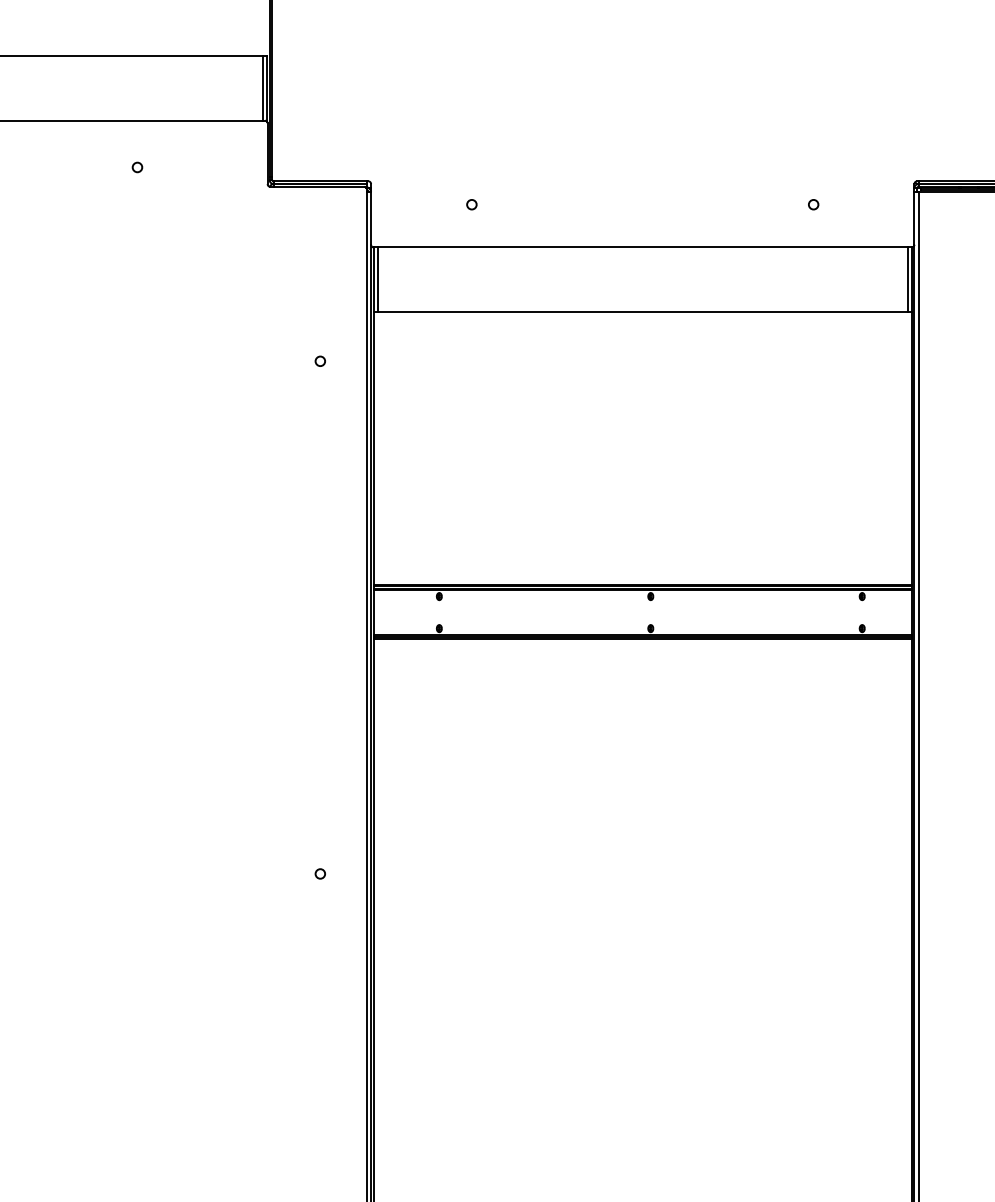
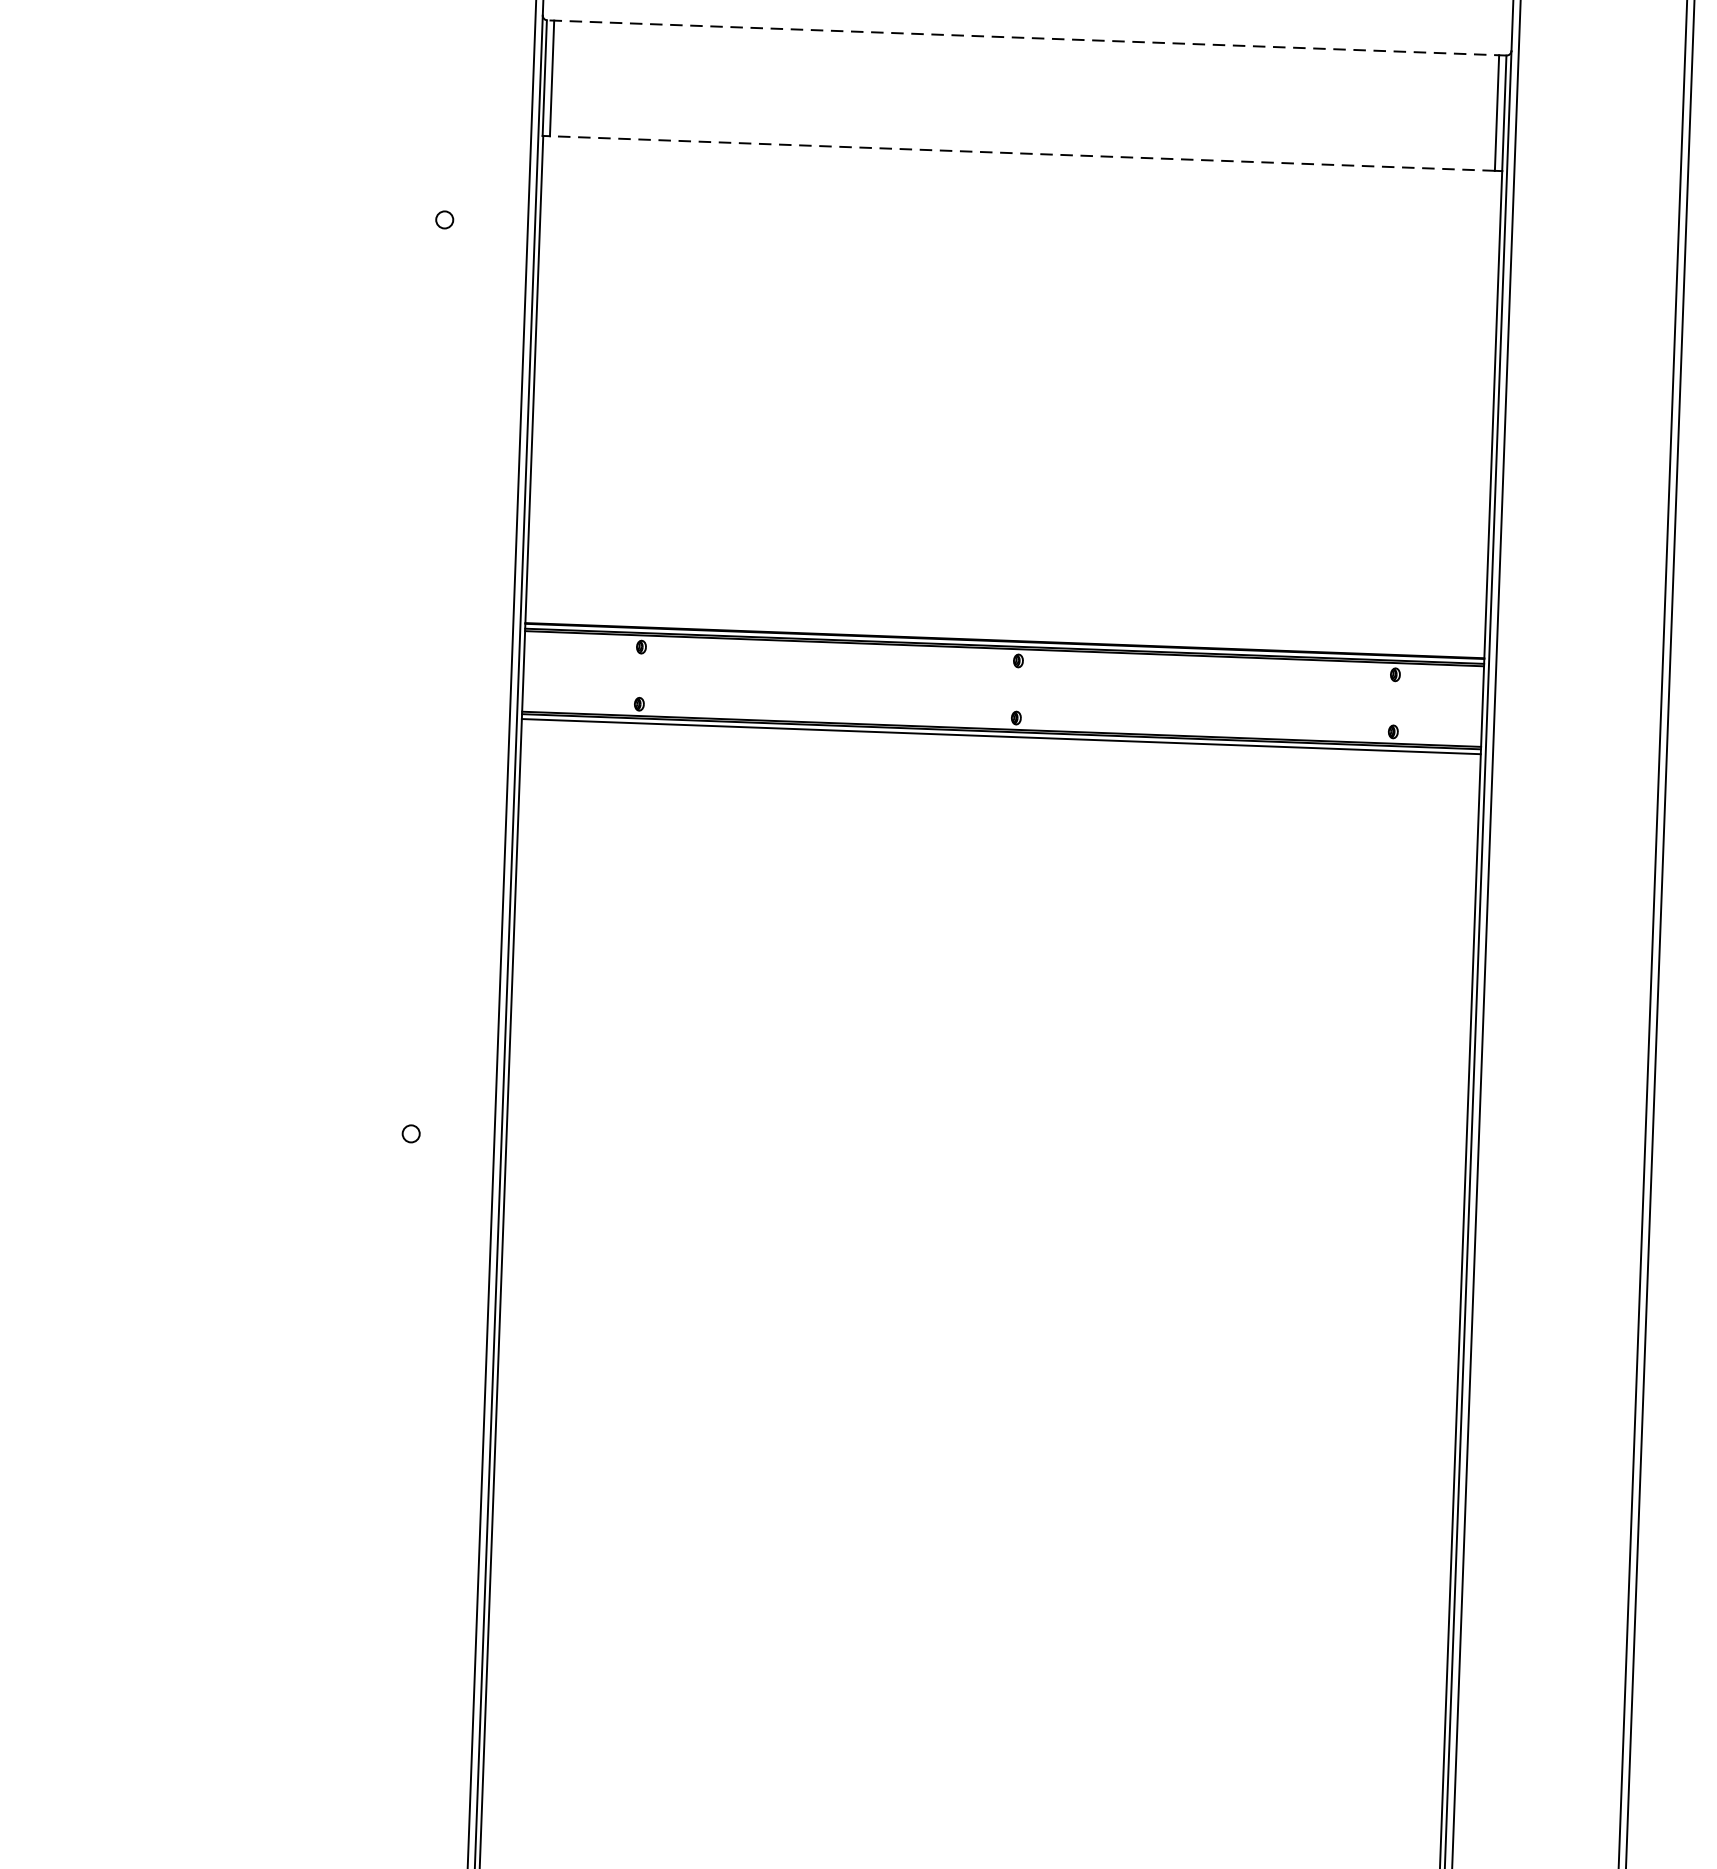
line: (642, 247) -> (1026, 38), solid -> dashed
line: (642, 312) -> (1022, 153), solid -> dashed

